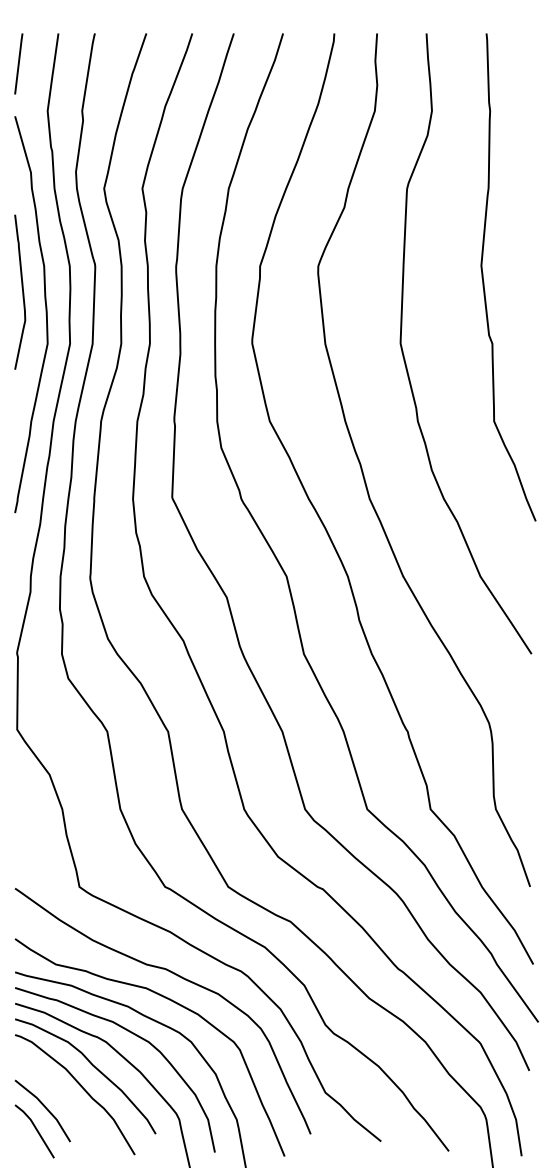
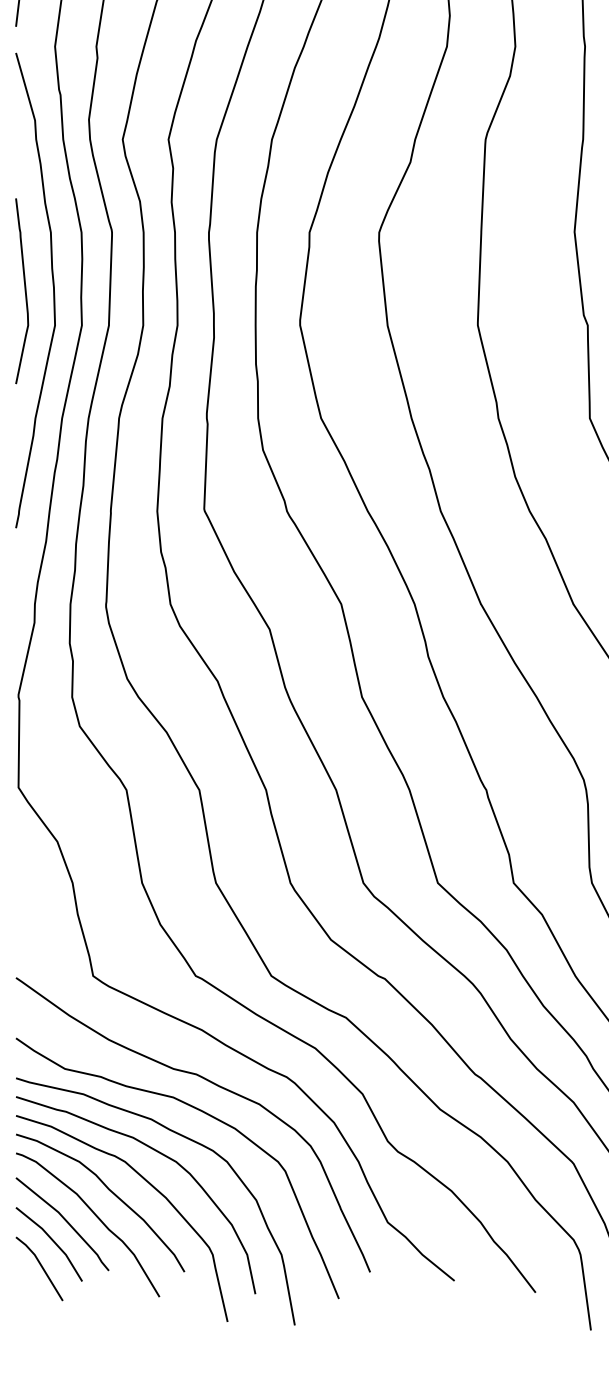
curve: (22, 291) -> (24, 290), moved
line: (55, 1091) -> (64, 1221), added

